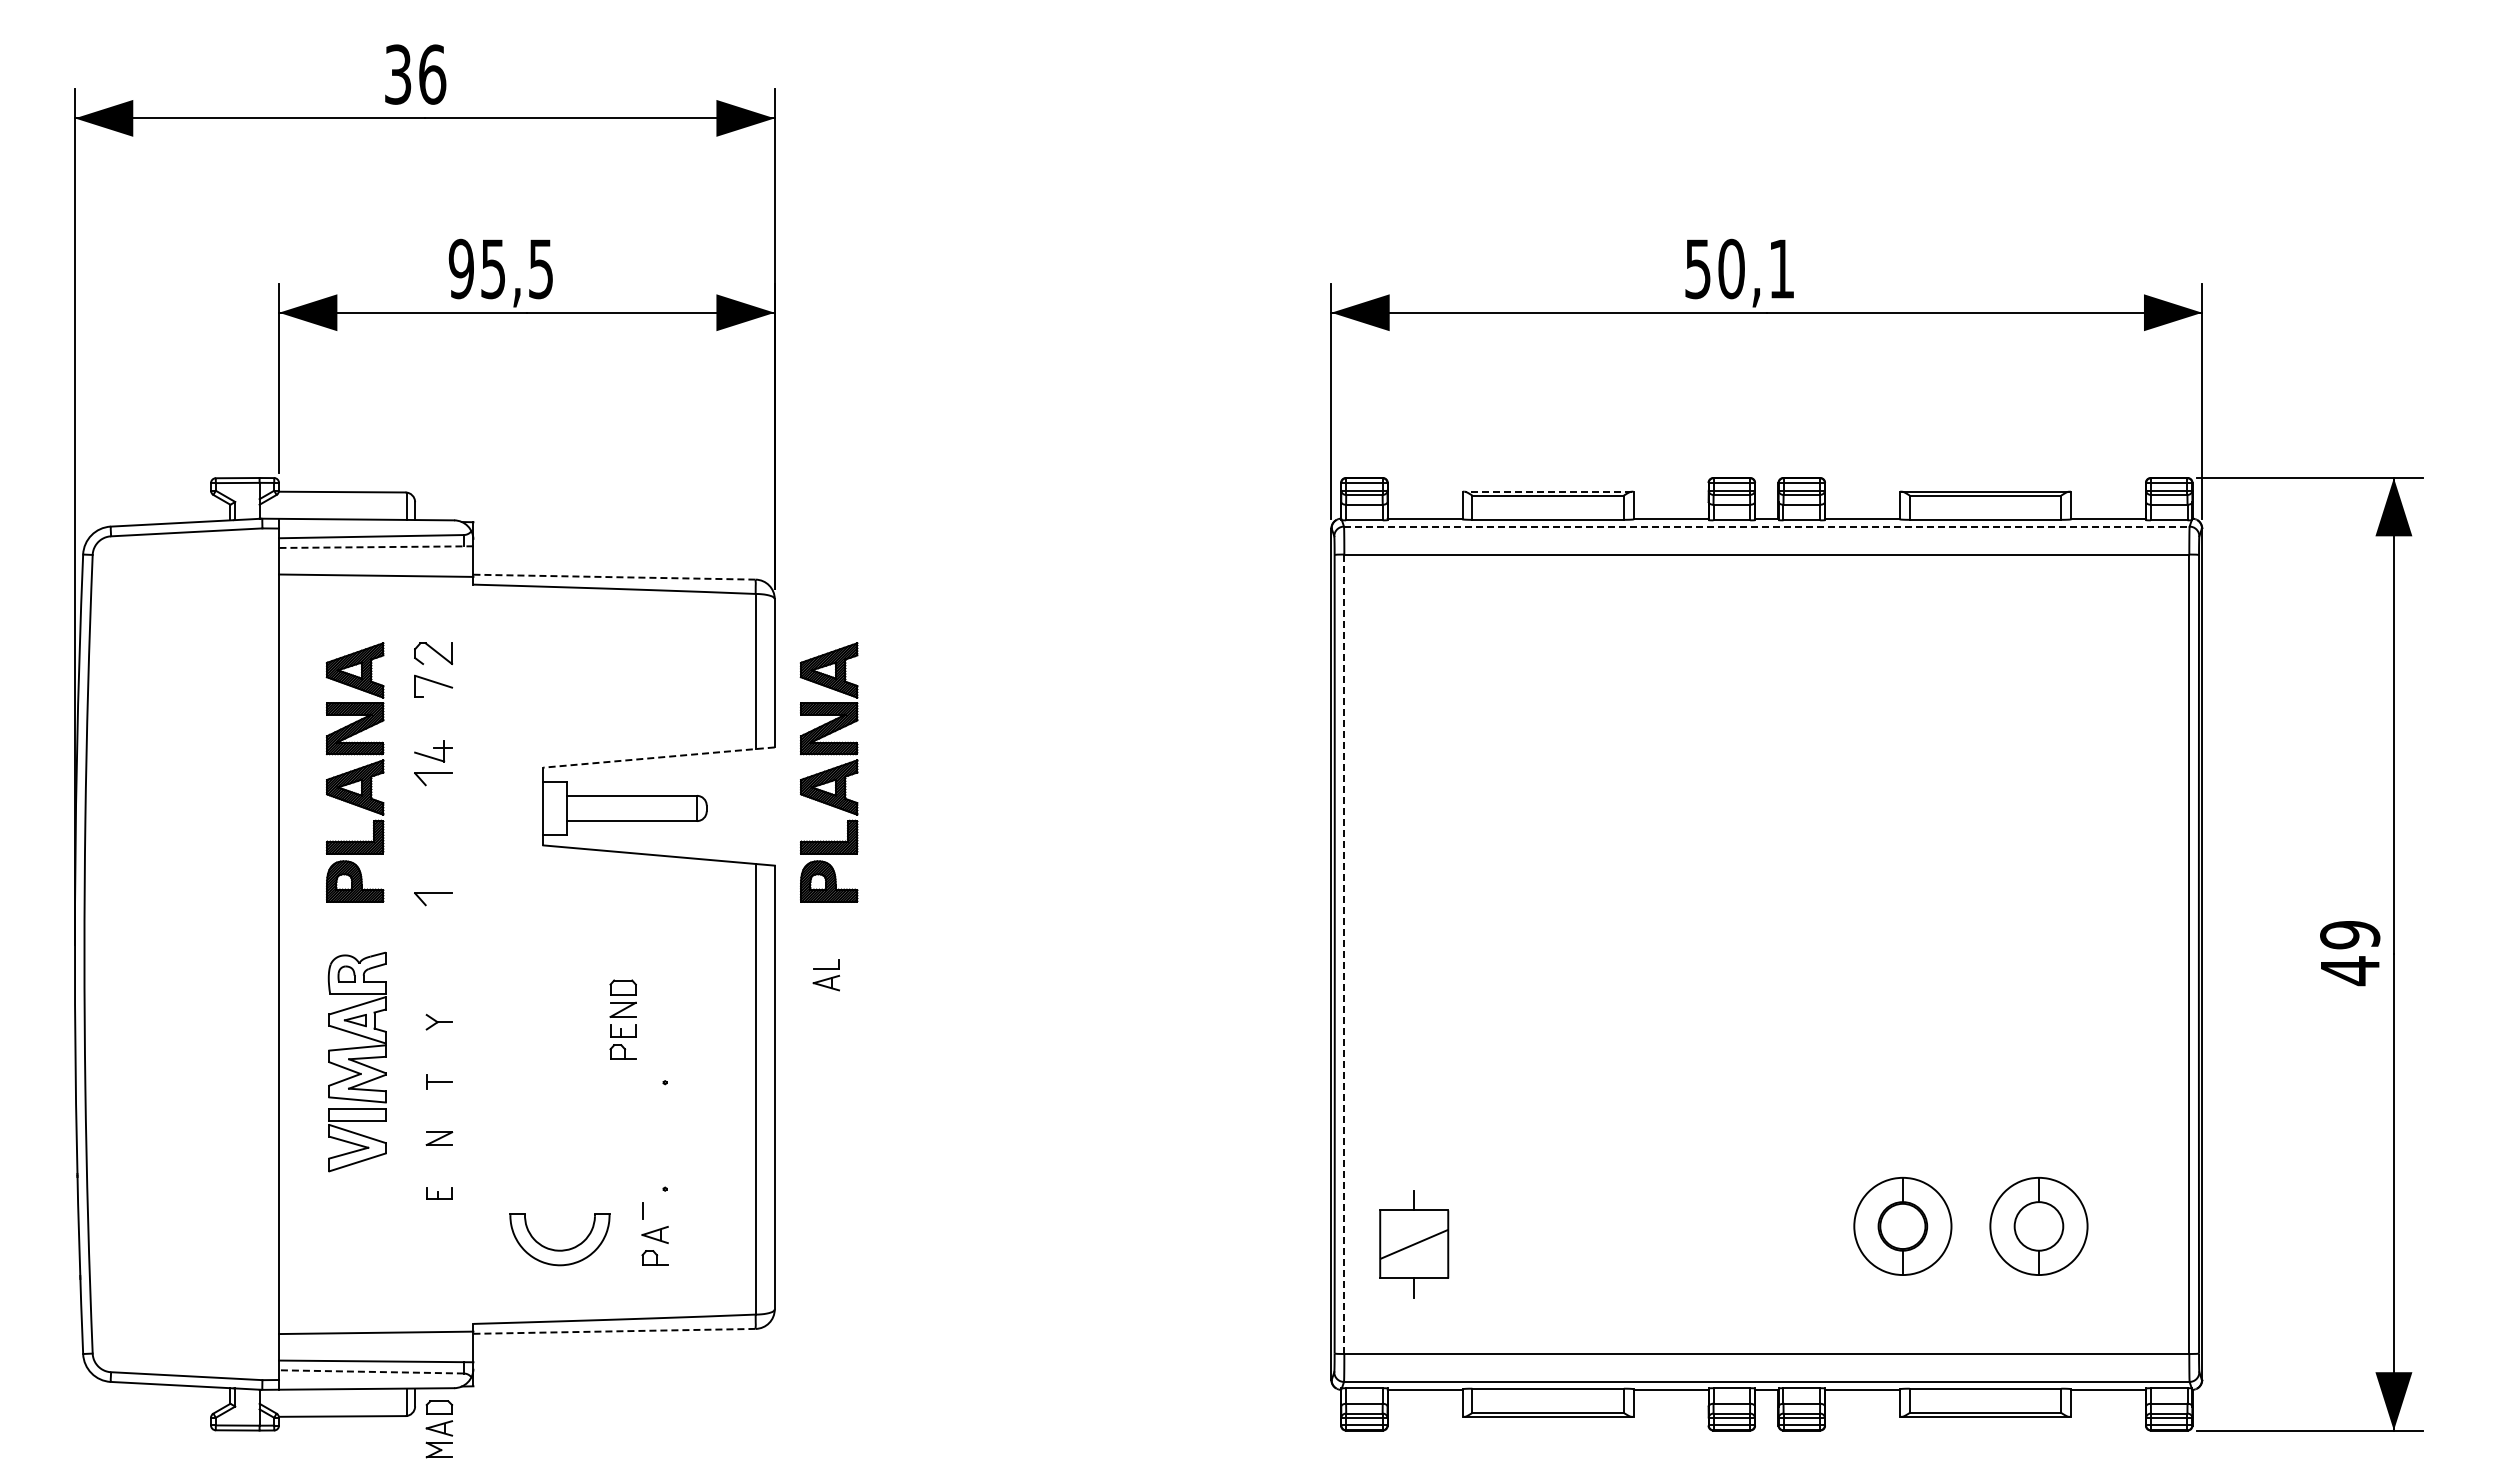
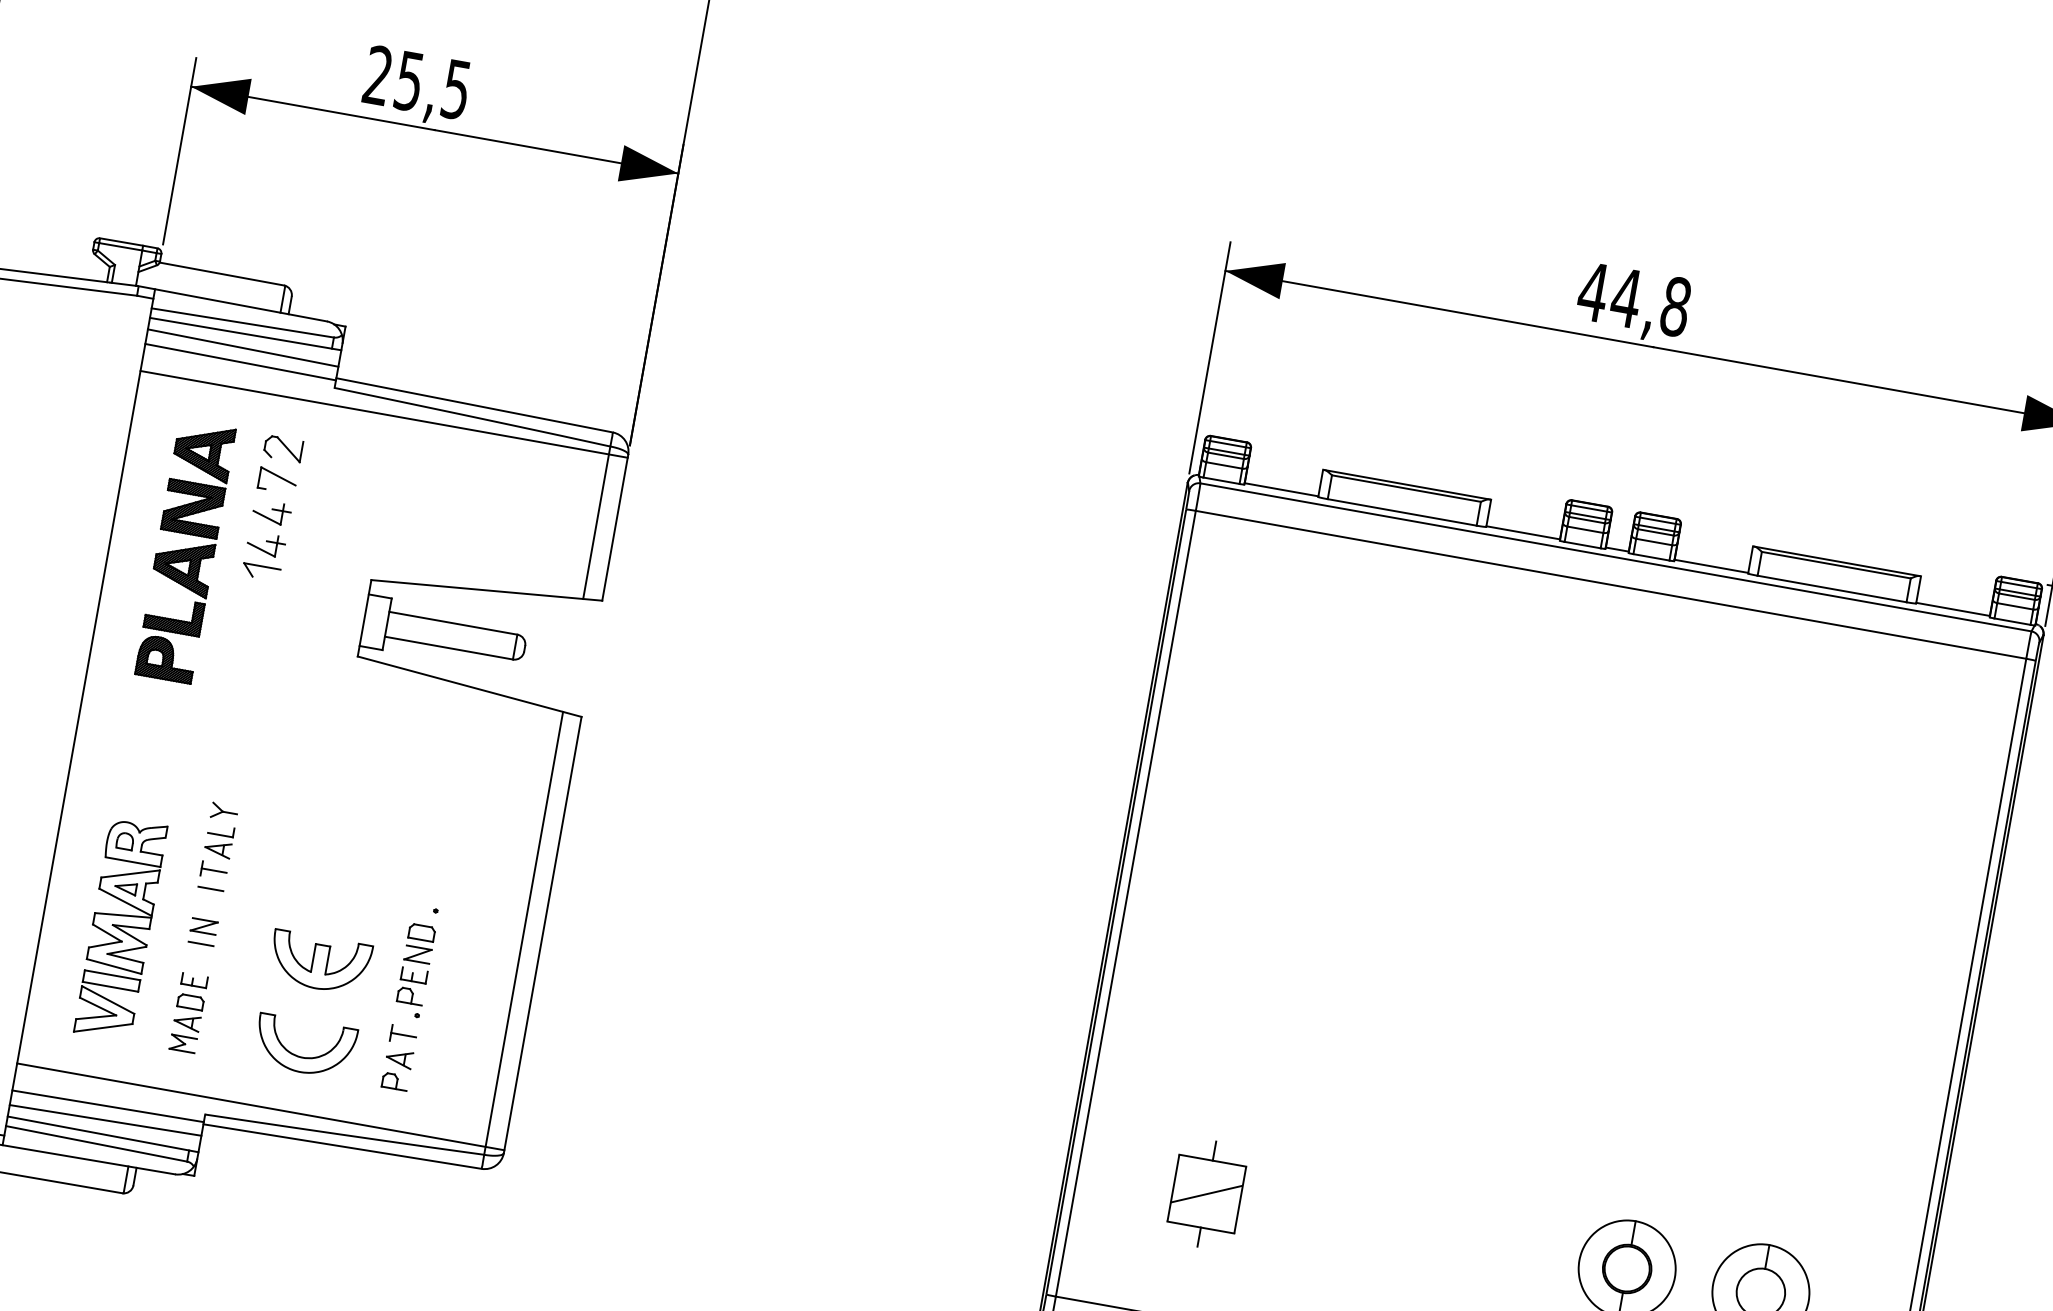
text: (1739, 268) -> (1634, 298), 50,1 -> 44,8
text: (460, 269) -> (377, 75), 95,5 -> 25,5
line: (1548, 491) -> (1407, 484), dashed -> solid
line: (1766, 526) -> (1615, 557), dashed -> solid
line: (375, 547) -> (244, 334), dashed -> solid
line: (376, 561) -> (243, 348), added
line: (615, 577) -> (475, 405), dashed -> solid
line: (526, 601) -> (383, 413), added
part: (433, 718) -> (271, 512), added
line: (658, 757) -> (486, 590), dashed -> solid
part: (828, 772) -> (650, 634), removed
part: (433, 899) -> (240, 690), removed
line: (1344, 954) -> (1125, 903), dashed -> solid
part: (825, 975) -> (218, 841), moved
part: (622, 1019) -> (415, 964), moved
part: (356, 1061) -> (119, 928), moved
line: (439, 1100) -> (210, 889), added
part: (559, 1154) -> (319, 963), added
line: (439, 1156) -> (201, 944), added
line: (654, 1210) -> (403, 1034), added
part: (1414, 1244) -> (1207, 1194), moved
line: (526, 1306) -> (260, 1106), added
line: (615, 1331) -> (343, 1146), dashed -> solid
line: (376, 1346) -> (105, 1119), added
line: (370, 1371) -> (95, 1143), dashed -> solid
part: (439, 1429) -> (186, 1023), moved

